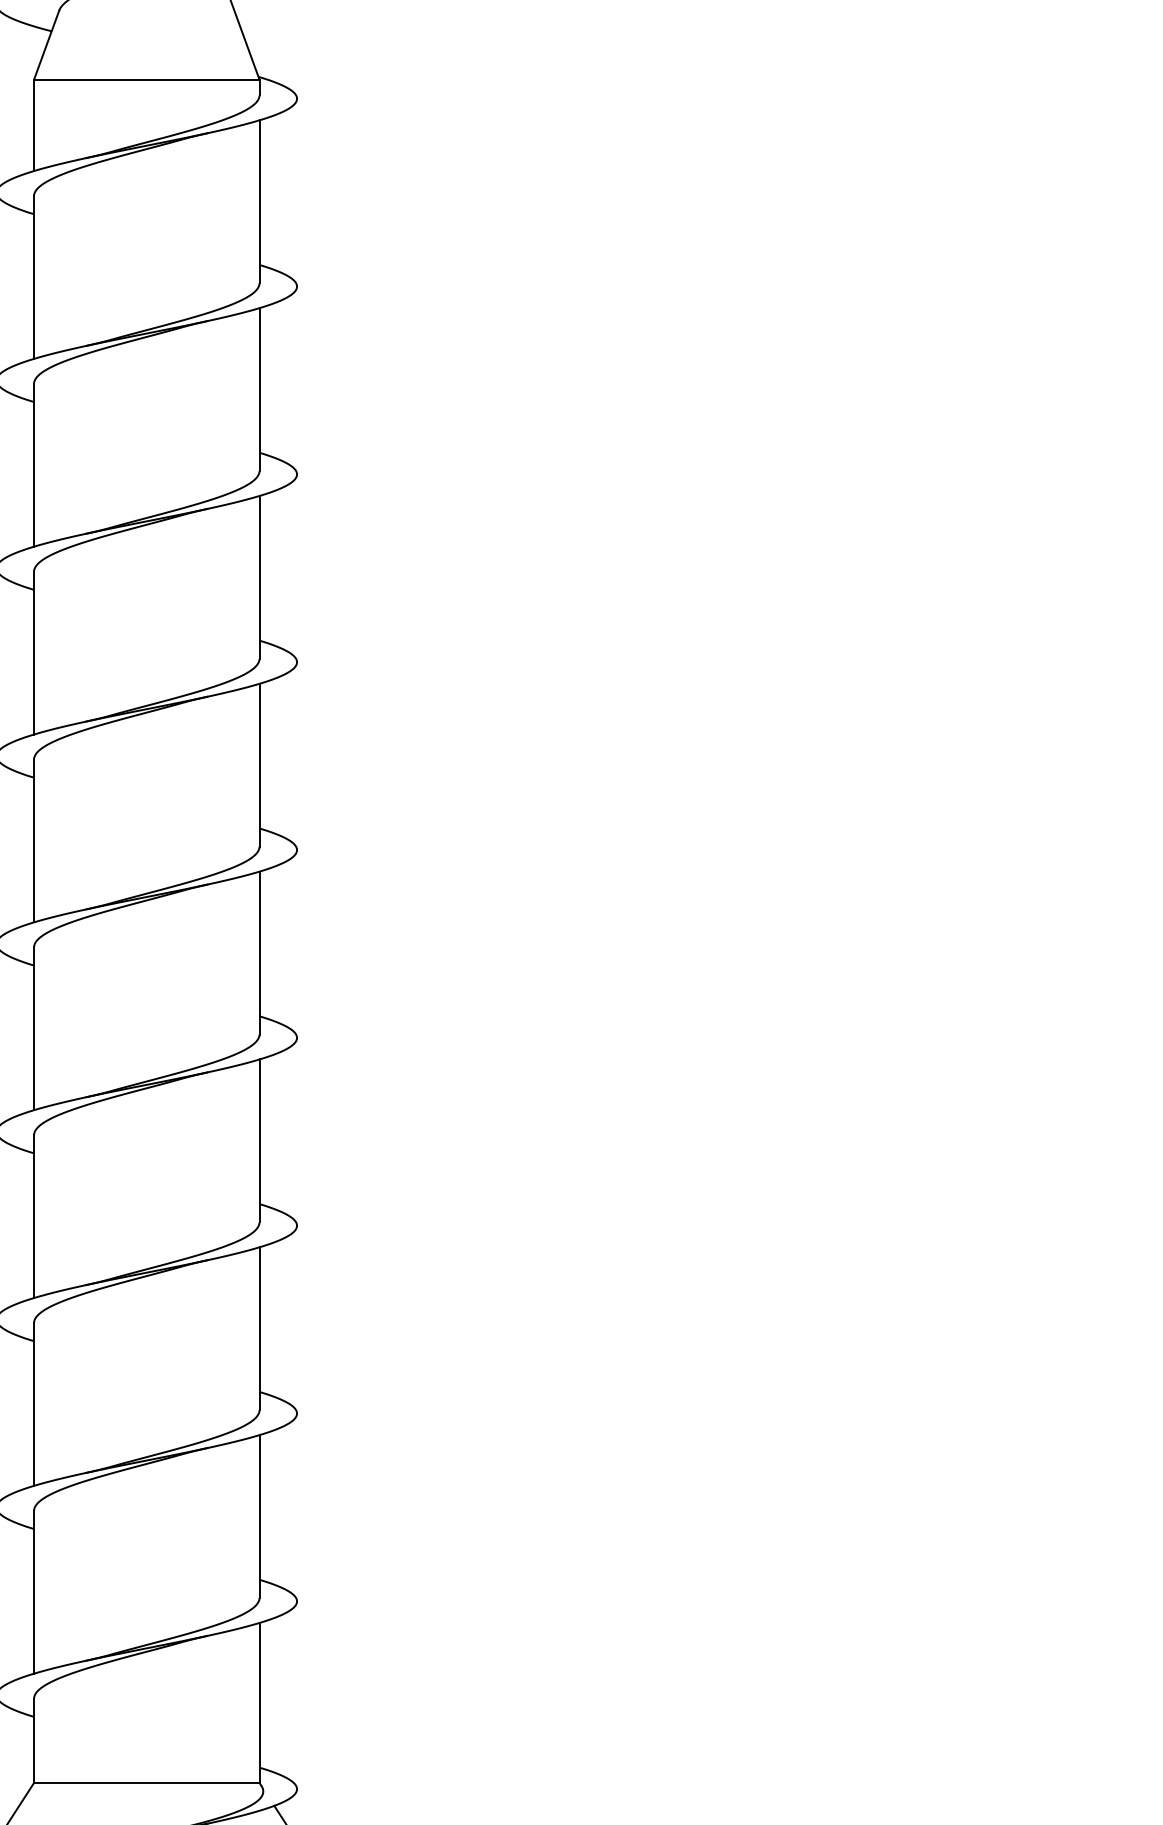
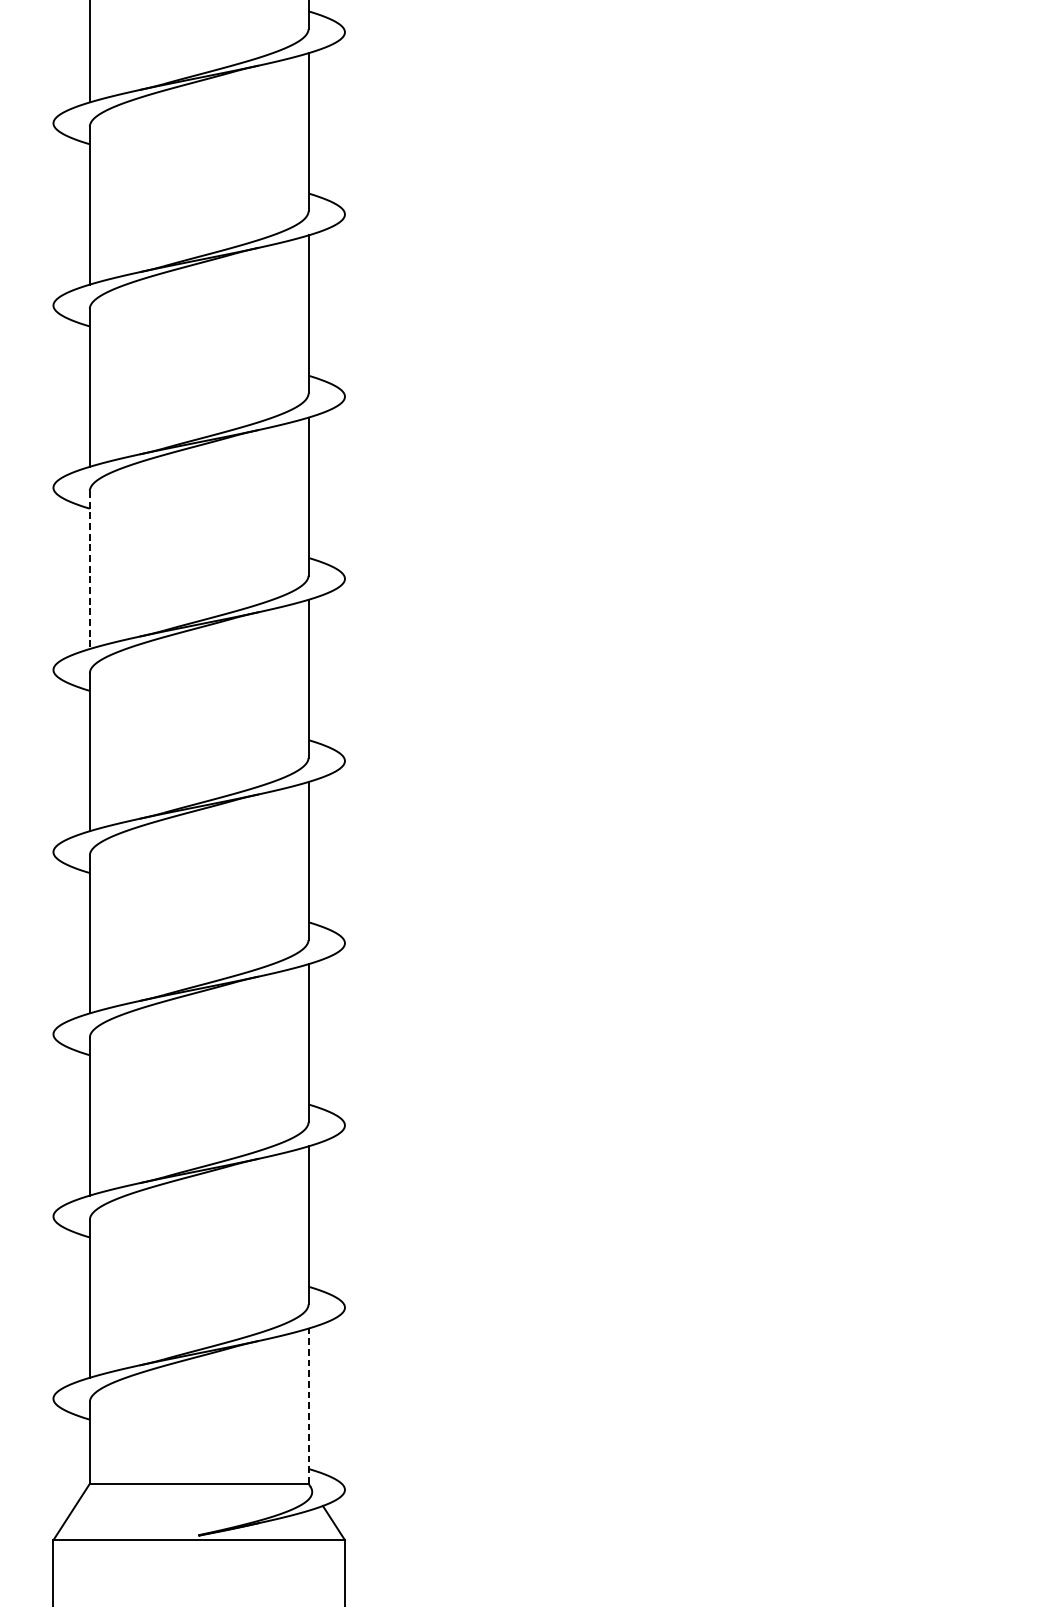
line: (34, 841) -> (90, 570), solid -> dashed
line: (259, 1702) -> (308, 1405), solid -> dashed

